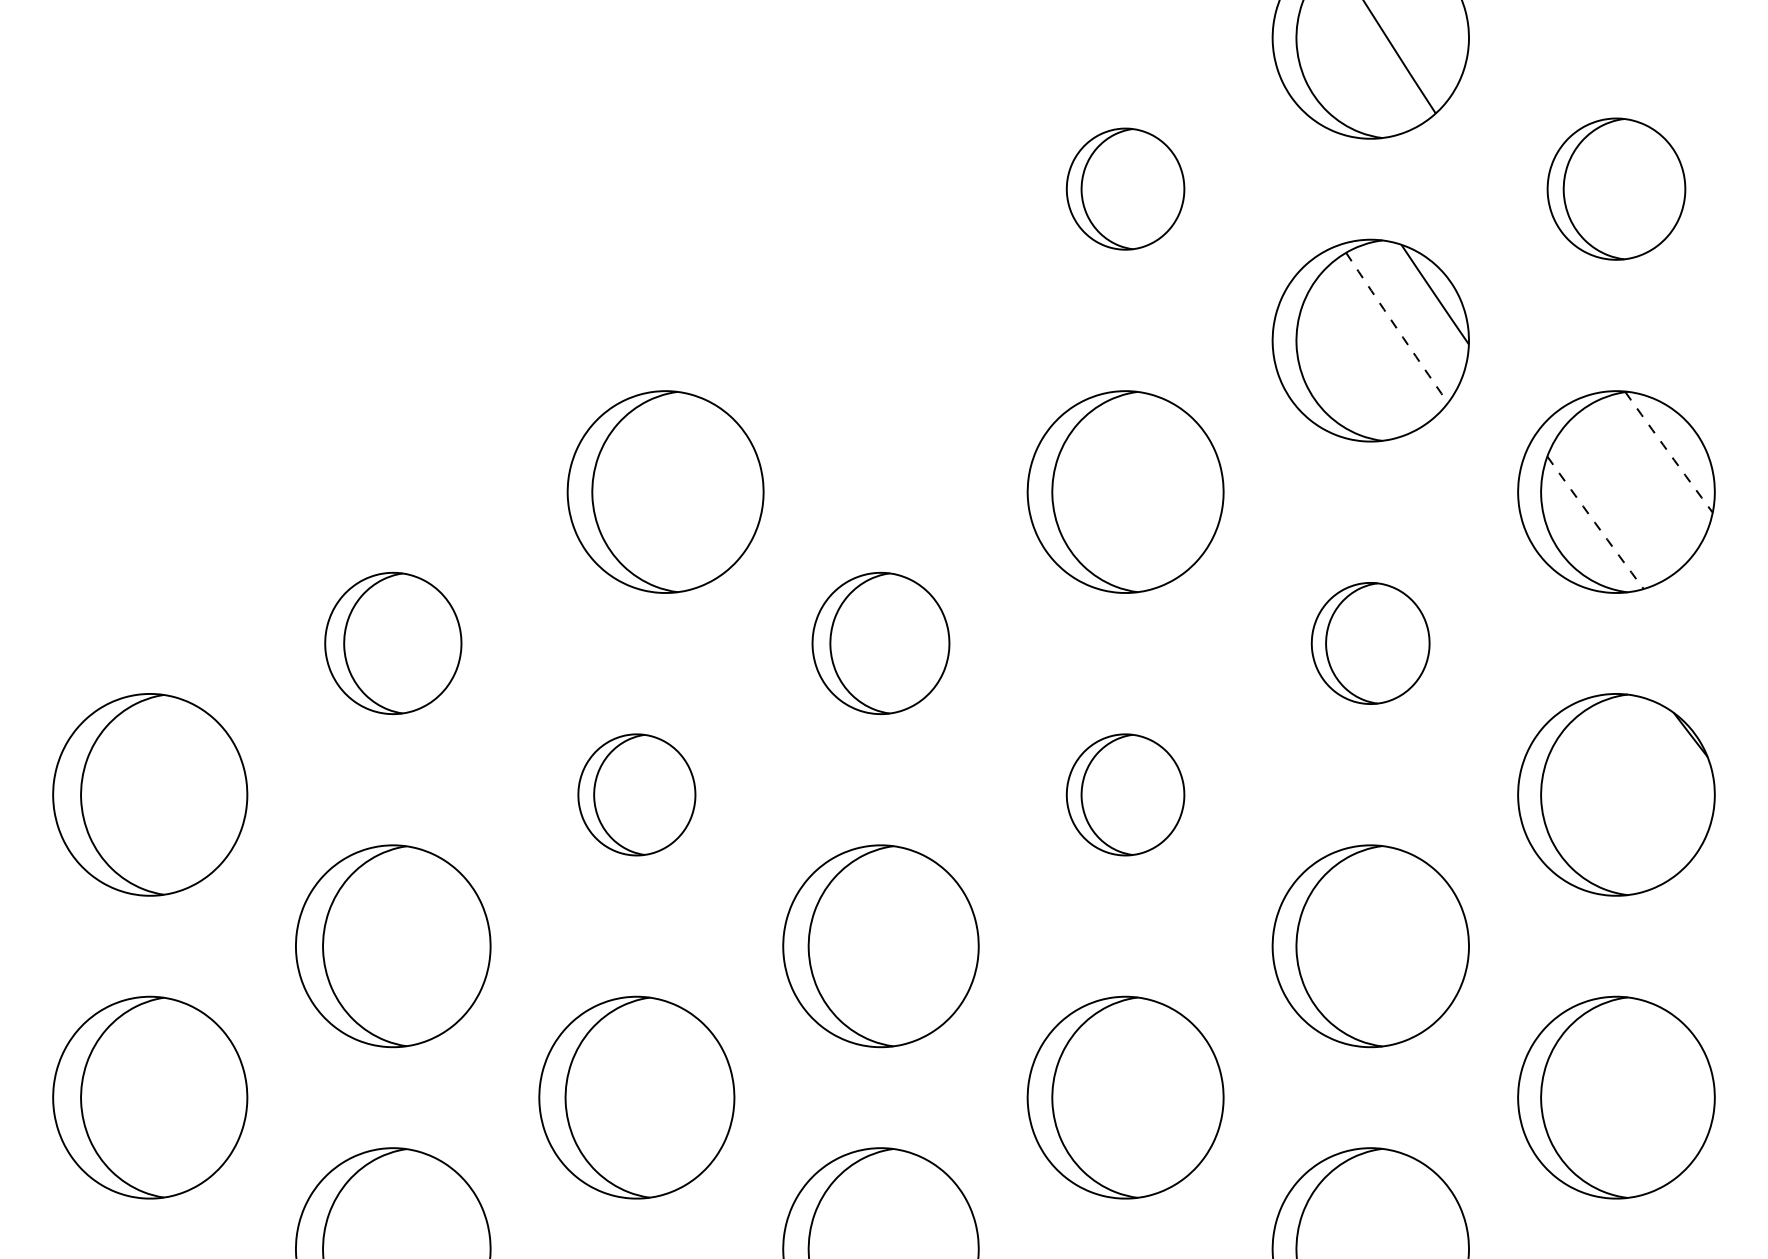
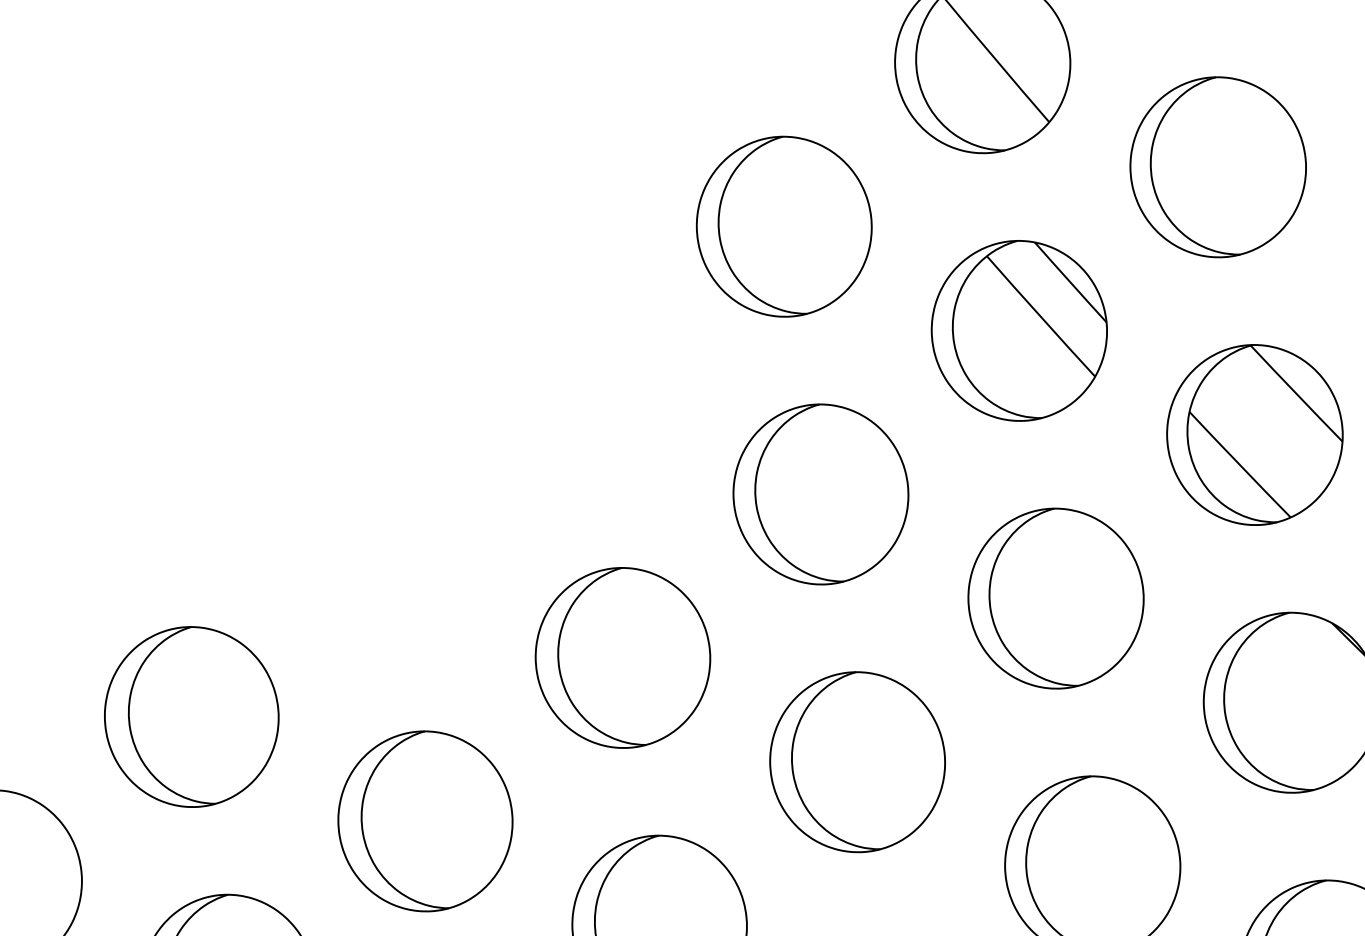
part: (1125, 188) -> (784, 226), size x1.67
part: (1616, 188) -> (1218, 166), size x1.43
arc: (1396, 328) -> (1040, 317), dashed -> solid
arc: (1668, 452) -> (1296, 393), dashed -> solid
part: (665, 491) -> (414, 549), removed
arc: (1595, 523) -> (1240, 465), dashed -> solid
part: (393, 643) -> (191, 717), size x1.43
part: (880, 643) -> (622, 658), size x1.43
part: (1370, 643) -> (1055, 598), size x1.67
part: (636, 794) -> (425, 821), size x1.67
part: (1125, 794) -> (857, 761), size x1.67

